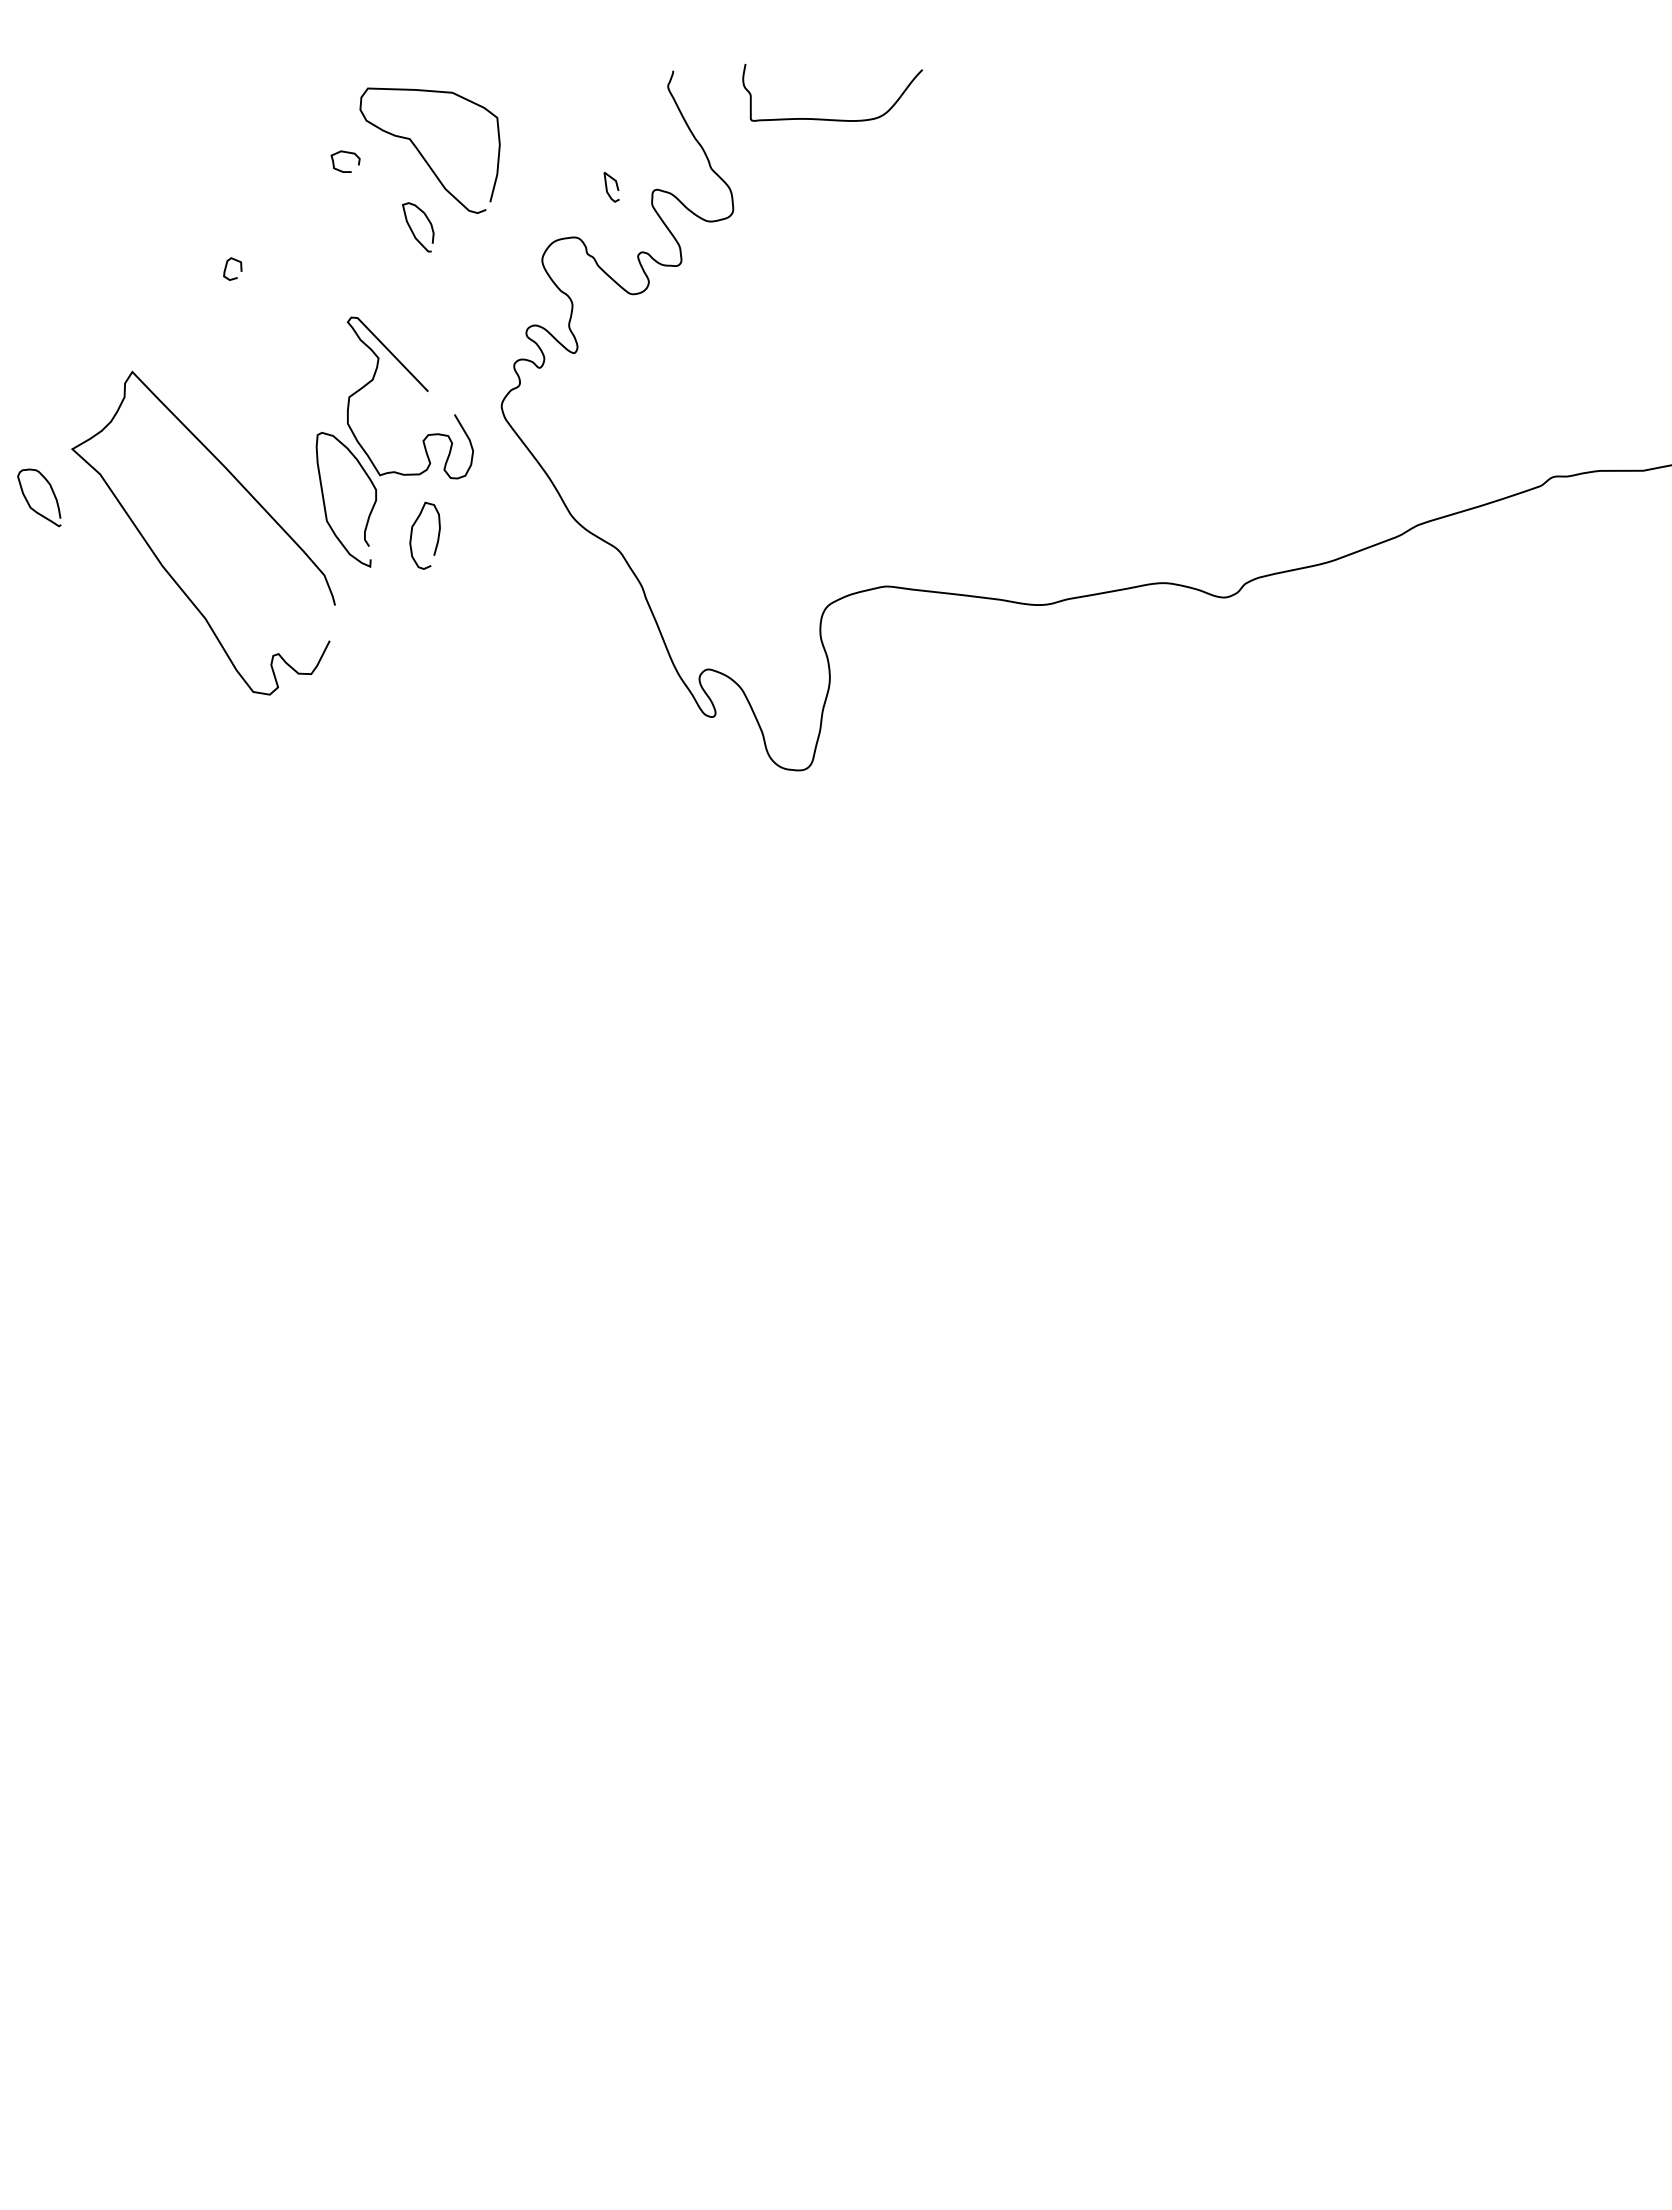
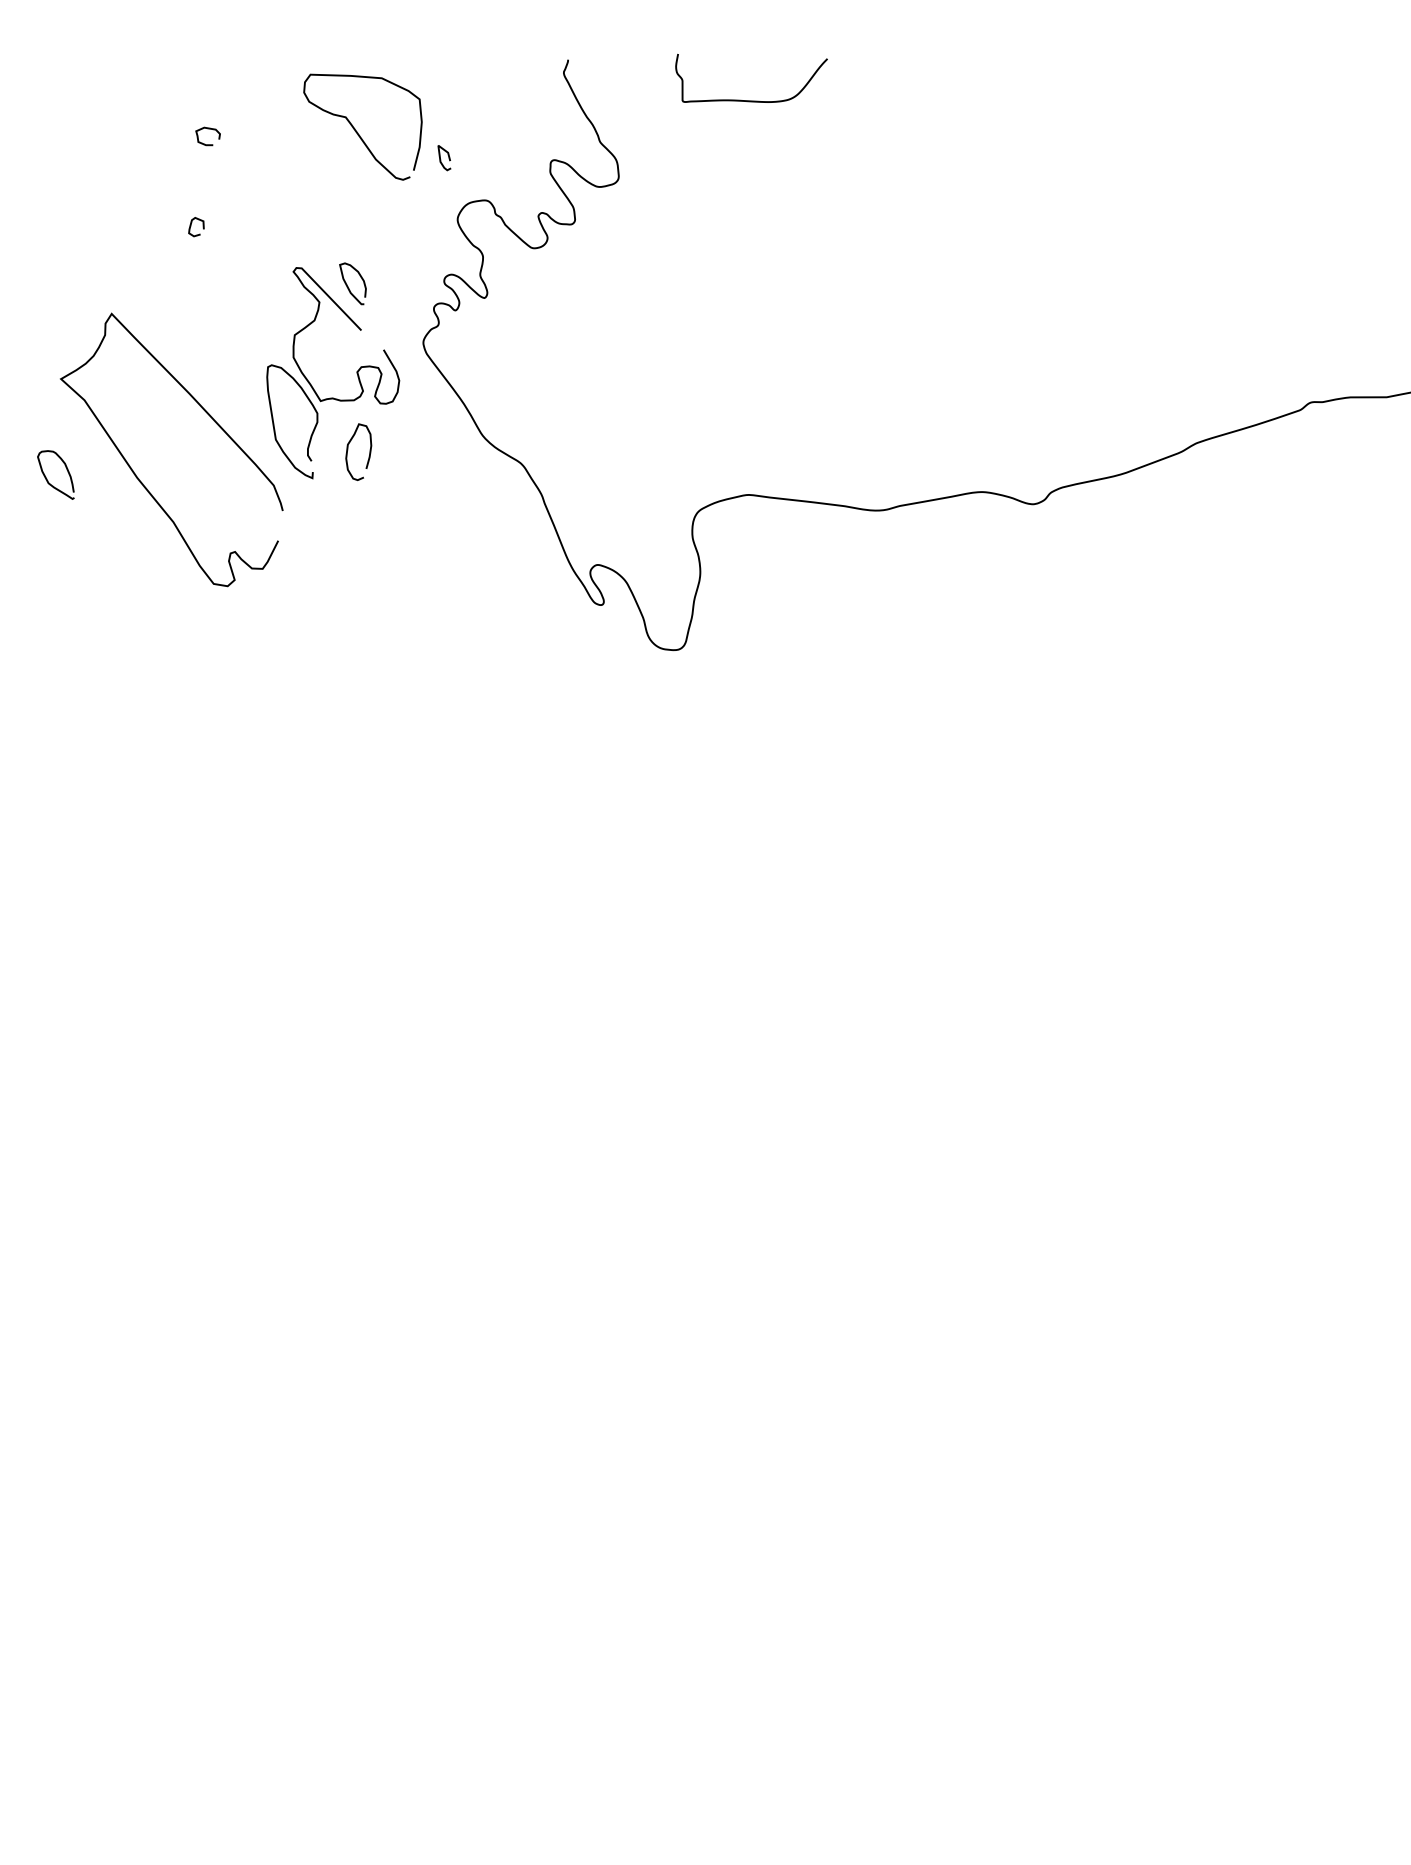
curve: (825, 118) -> (745, 99), moved
curve: (346, 153) -> (208, 129), moved
curve: (607, 187) -> (440, 158), moved
curve: (412, 229) -> (348, 285), moved
curve: (29, 503) -> (47, 479), moved

